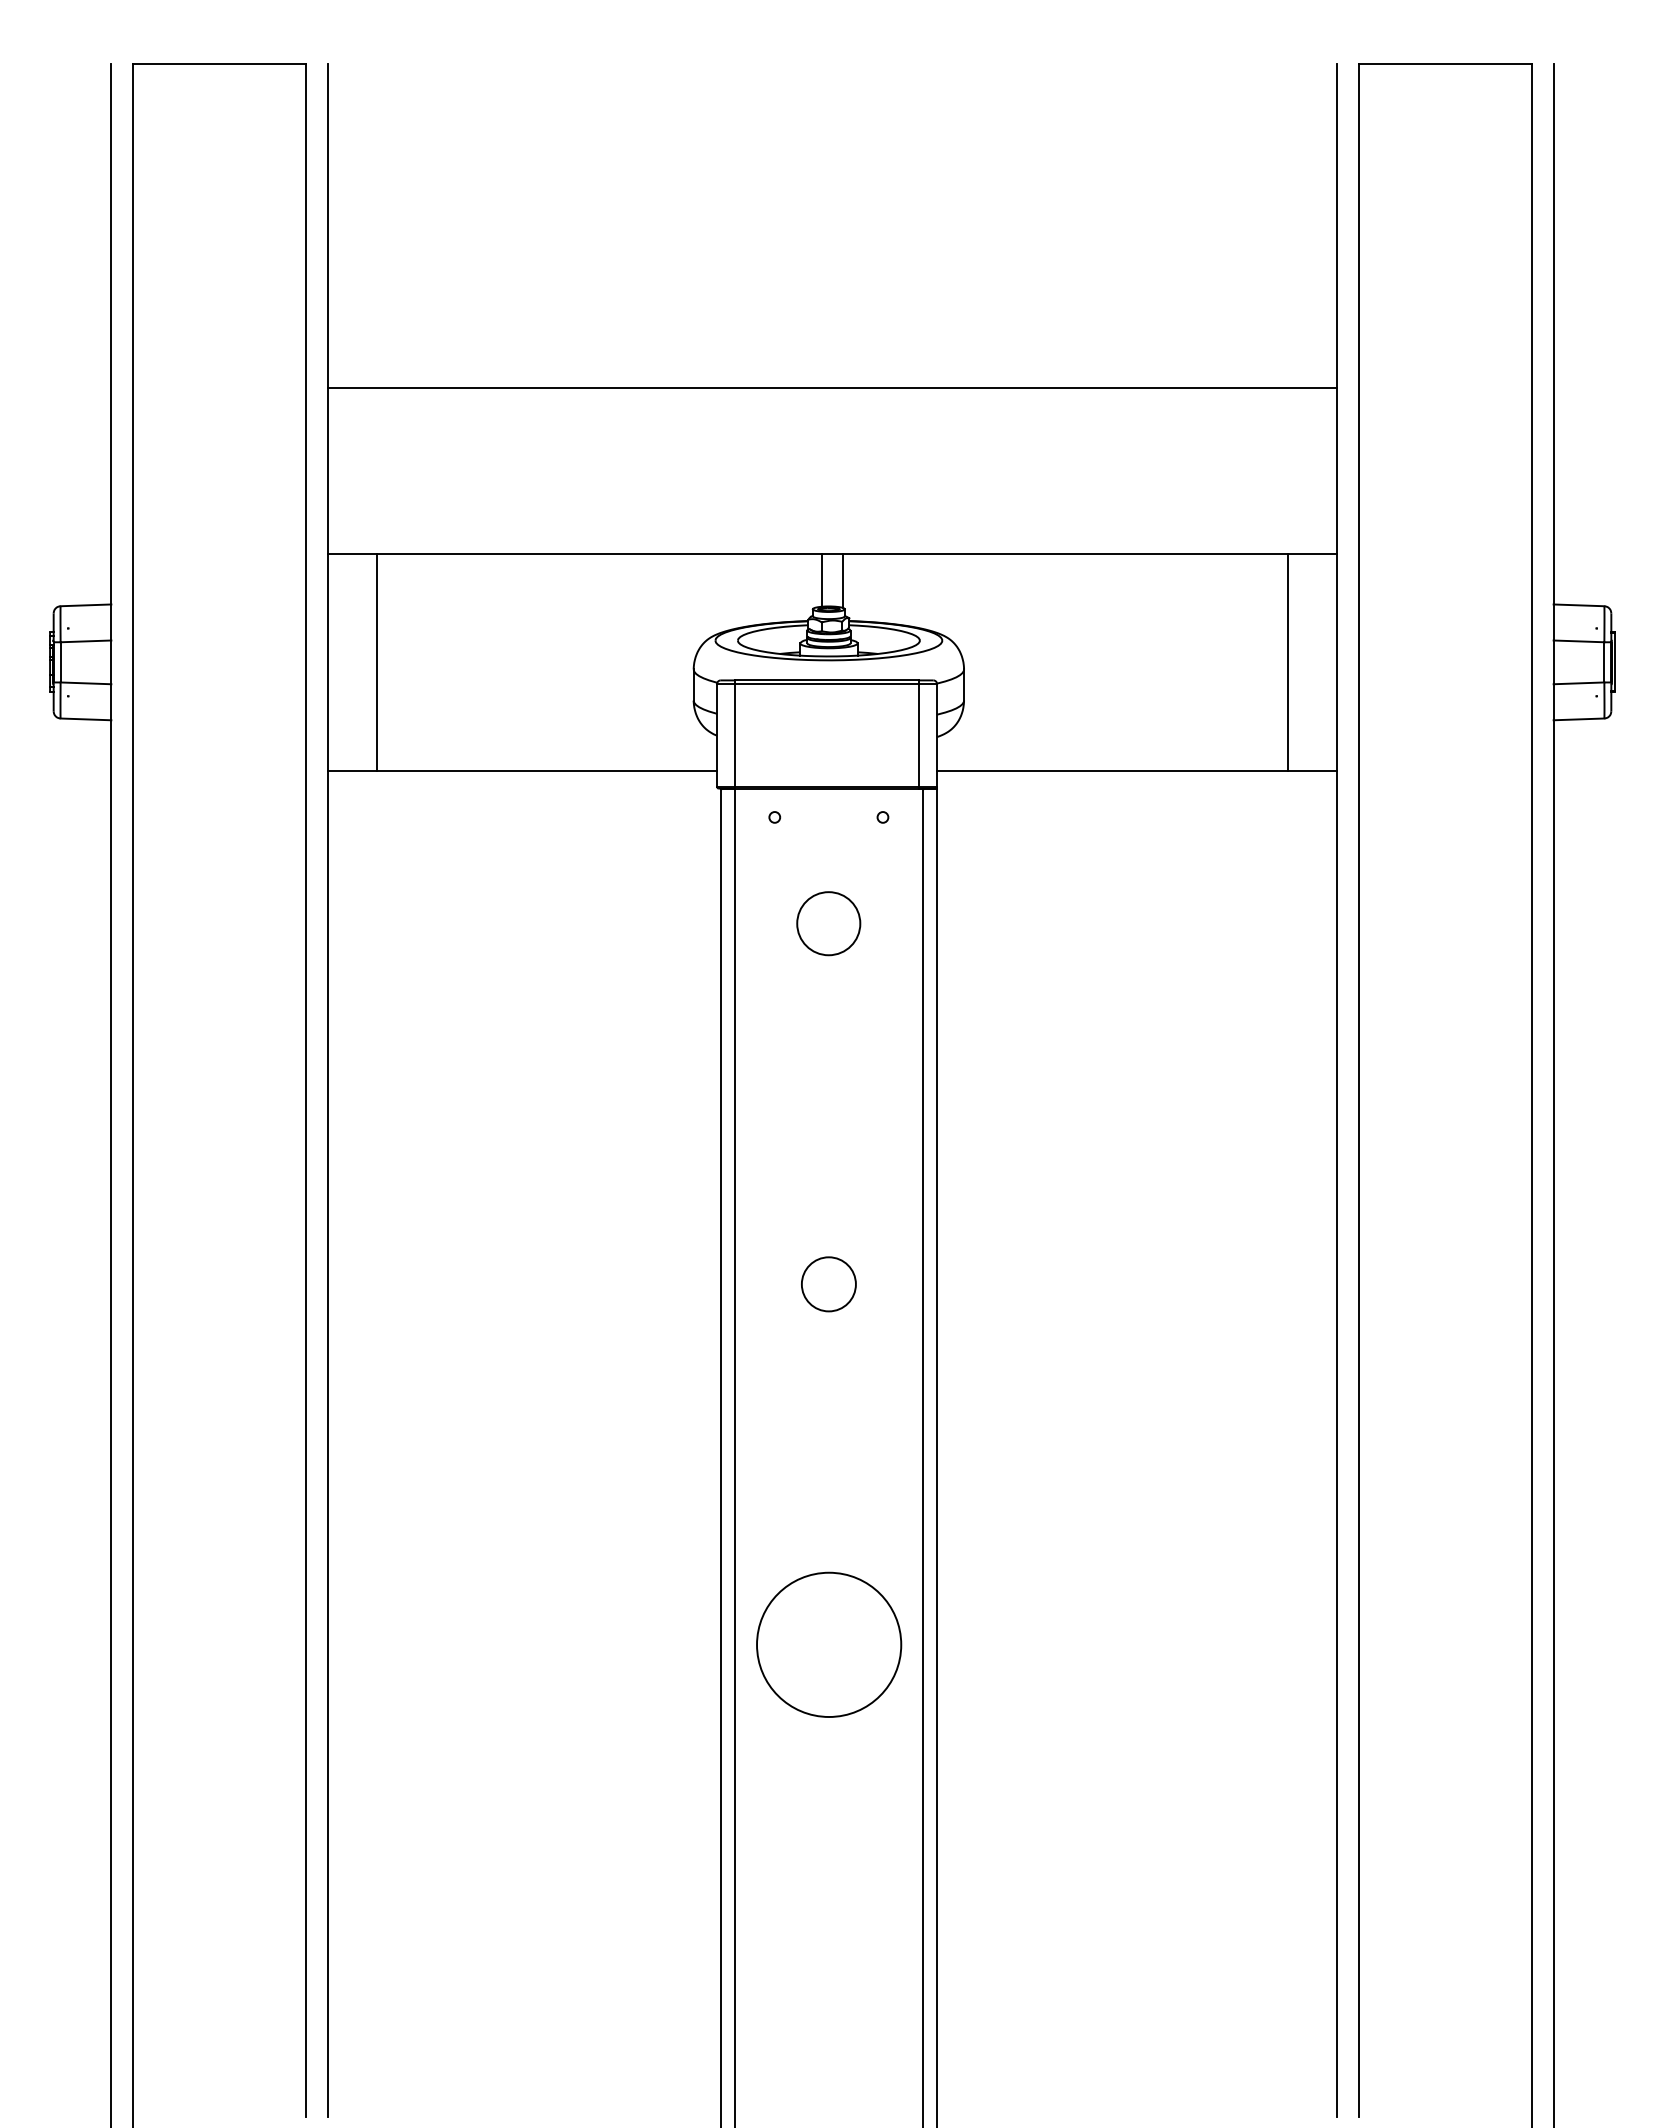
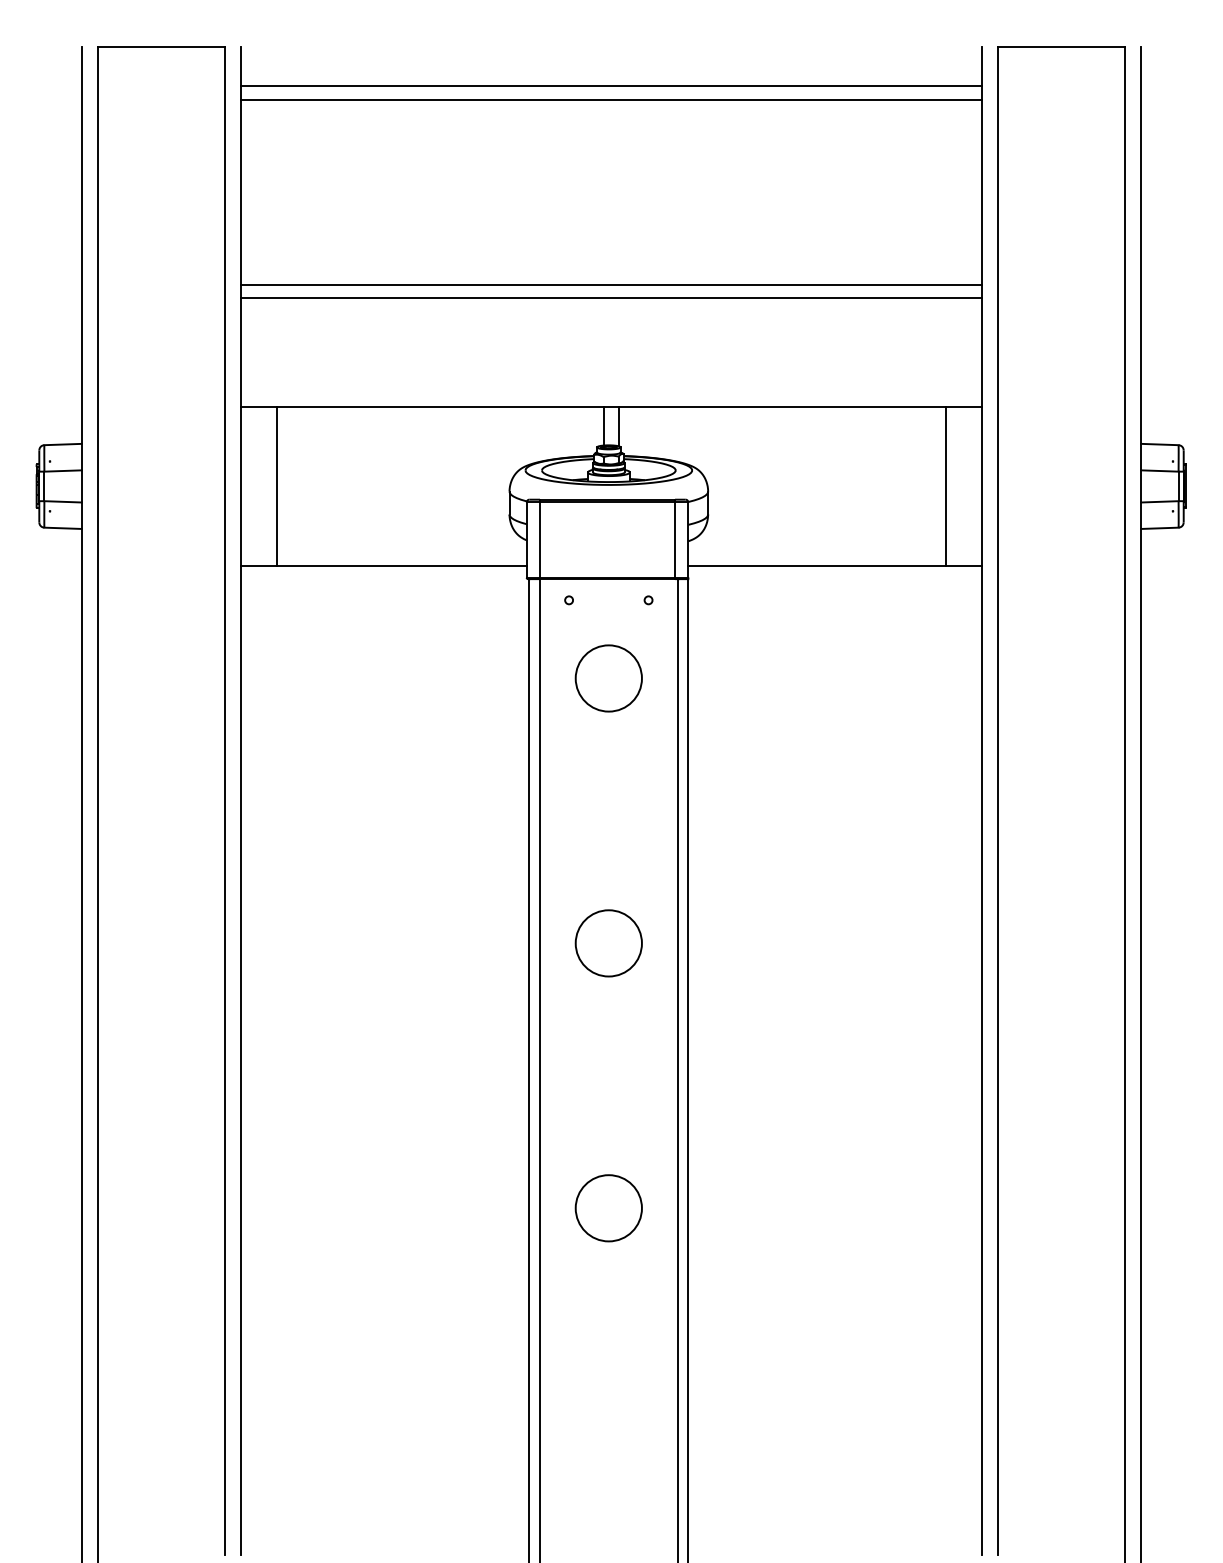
line: (832, 117) -> (611, 86), added
line: (832, 135) -> (611, 99), added
line: (832, 406) -> (611, 298), added
circle: (828, 923) -> (608, 678), size x1.43
circle: (828, 1284) -> (608, 943), size x1.67
circle: (828, 1644) -> (608, 1207), size x0.62

